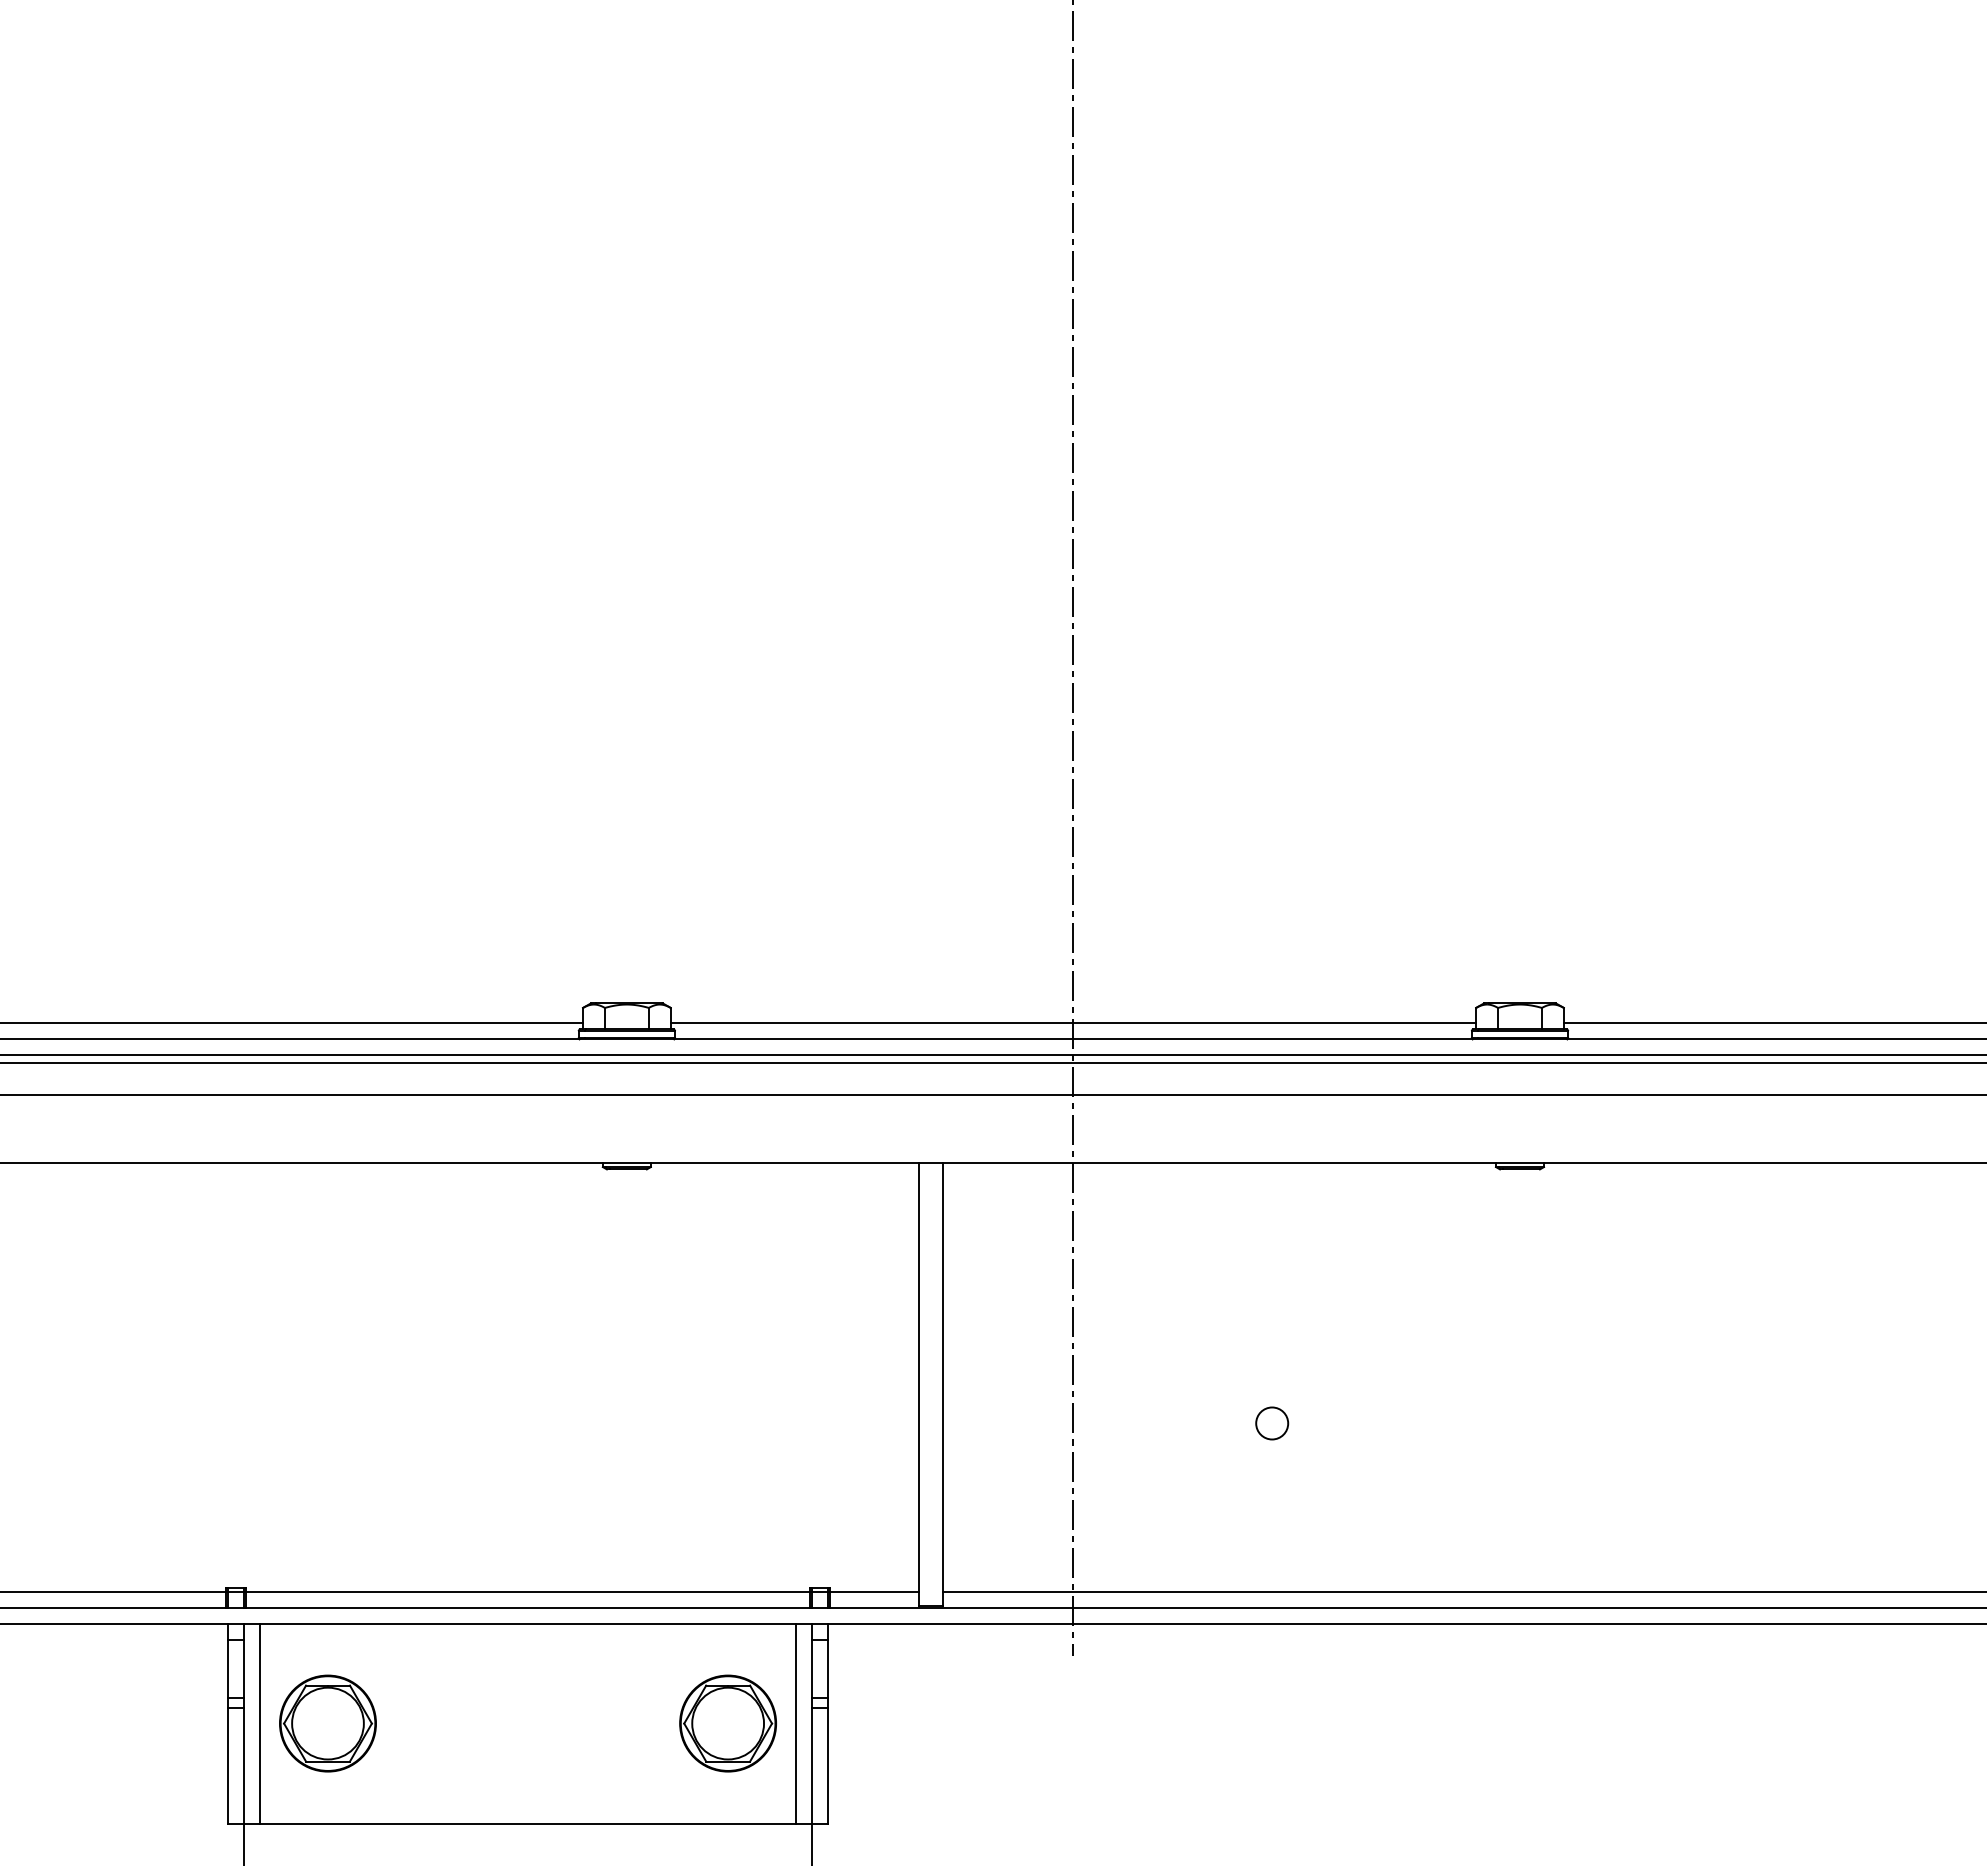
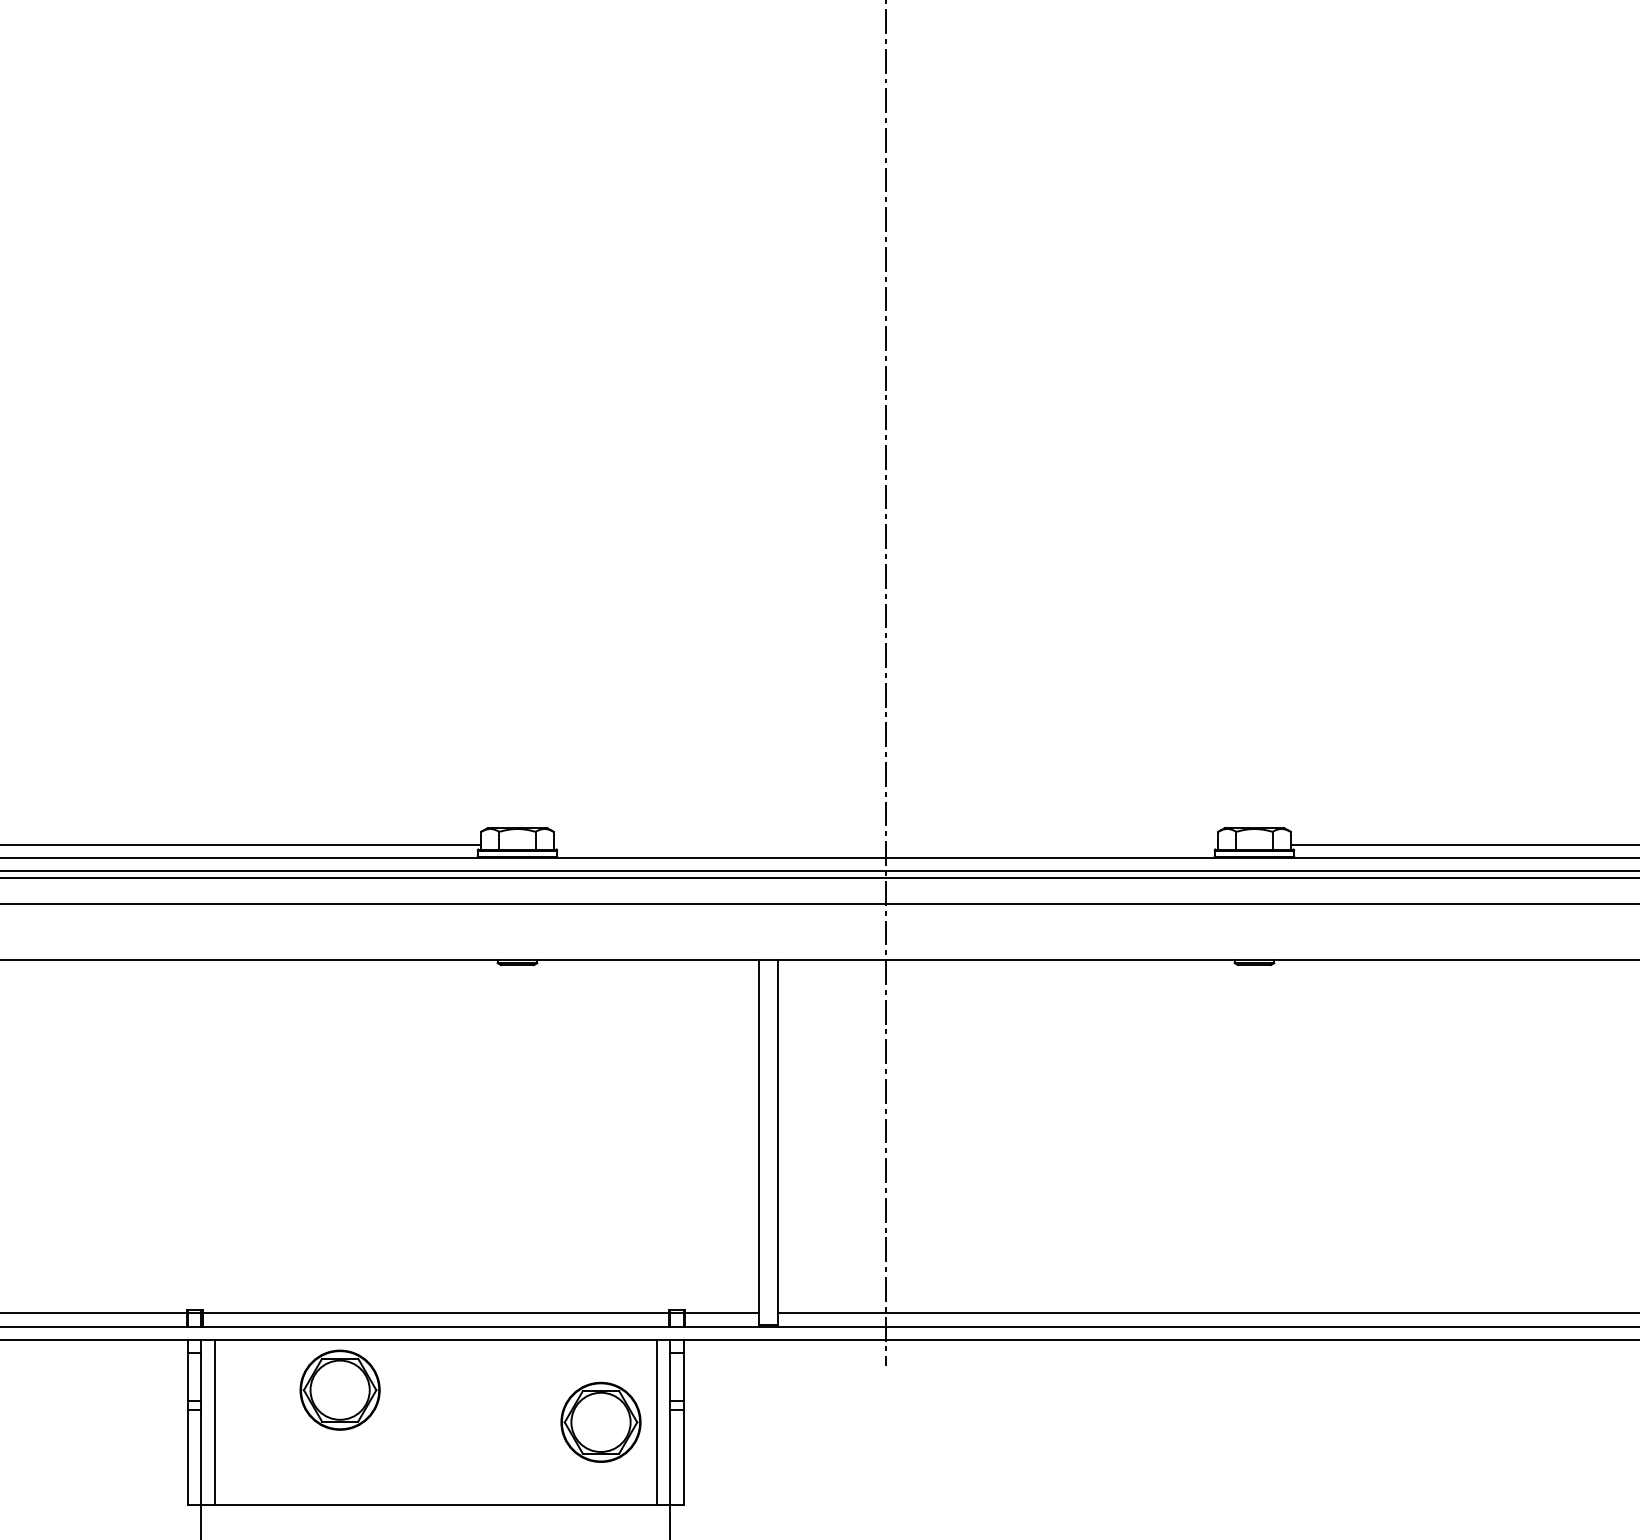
line: (1073, 1023) -> (886, 844), removed
circle: (1272, 1423) -> (1050, 1174), removed
part: (327, 1723) -> (339, 1390), moved

